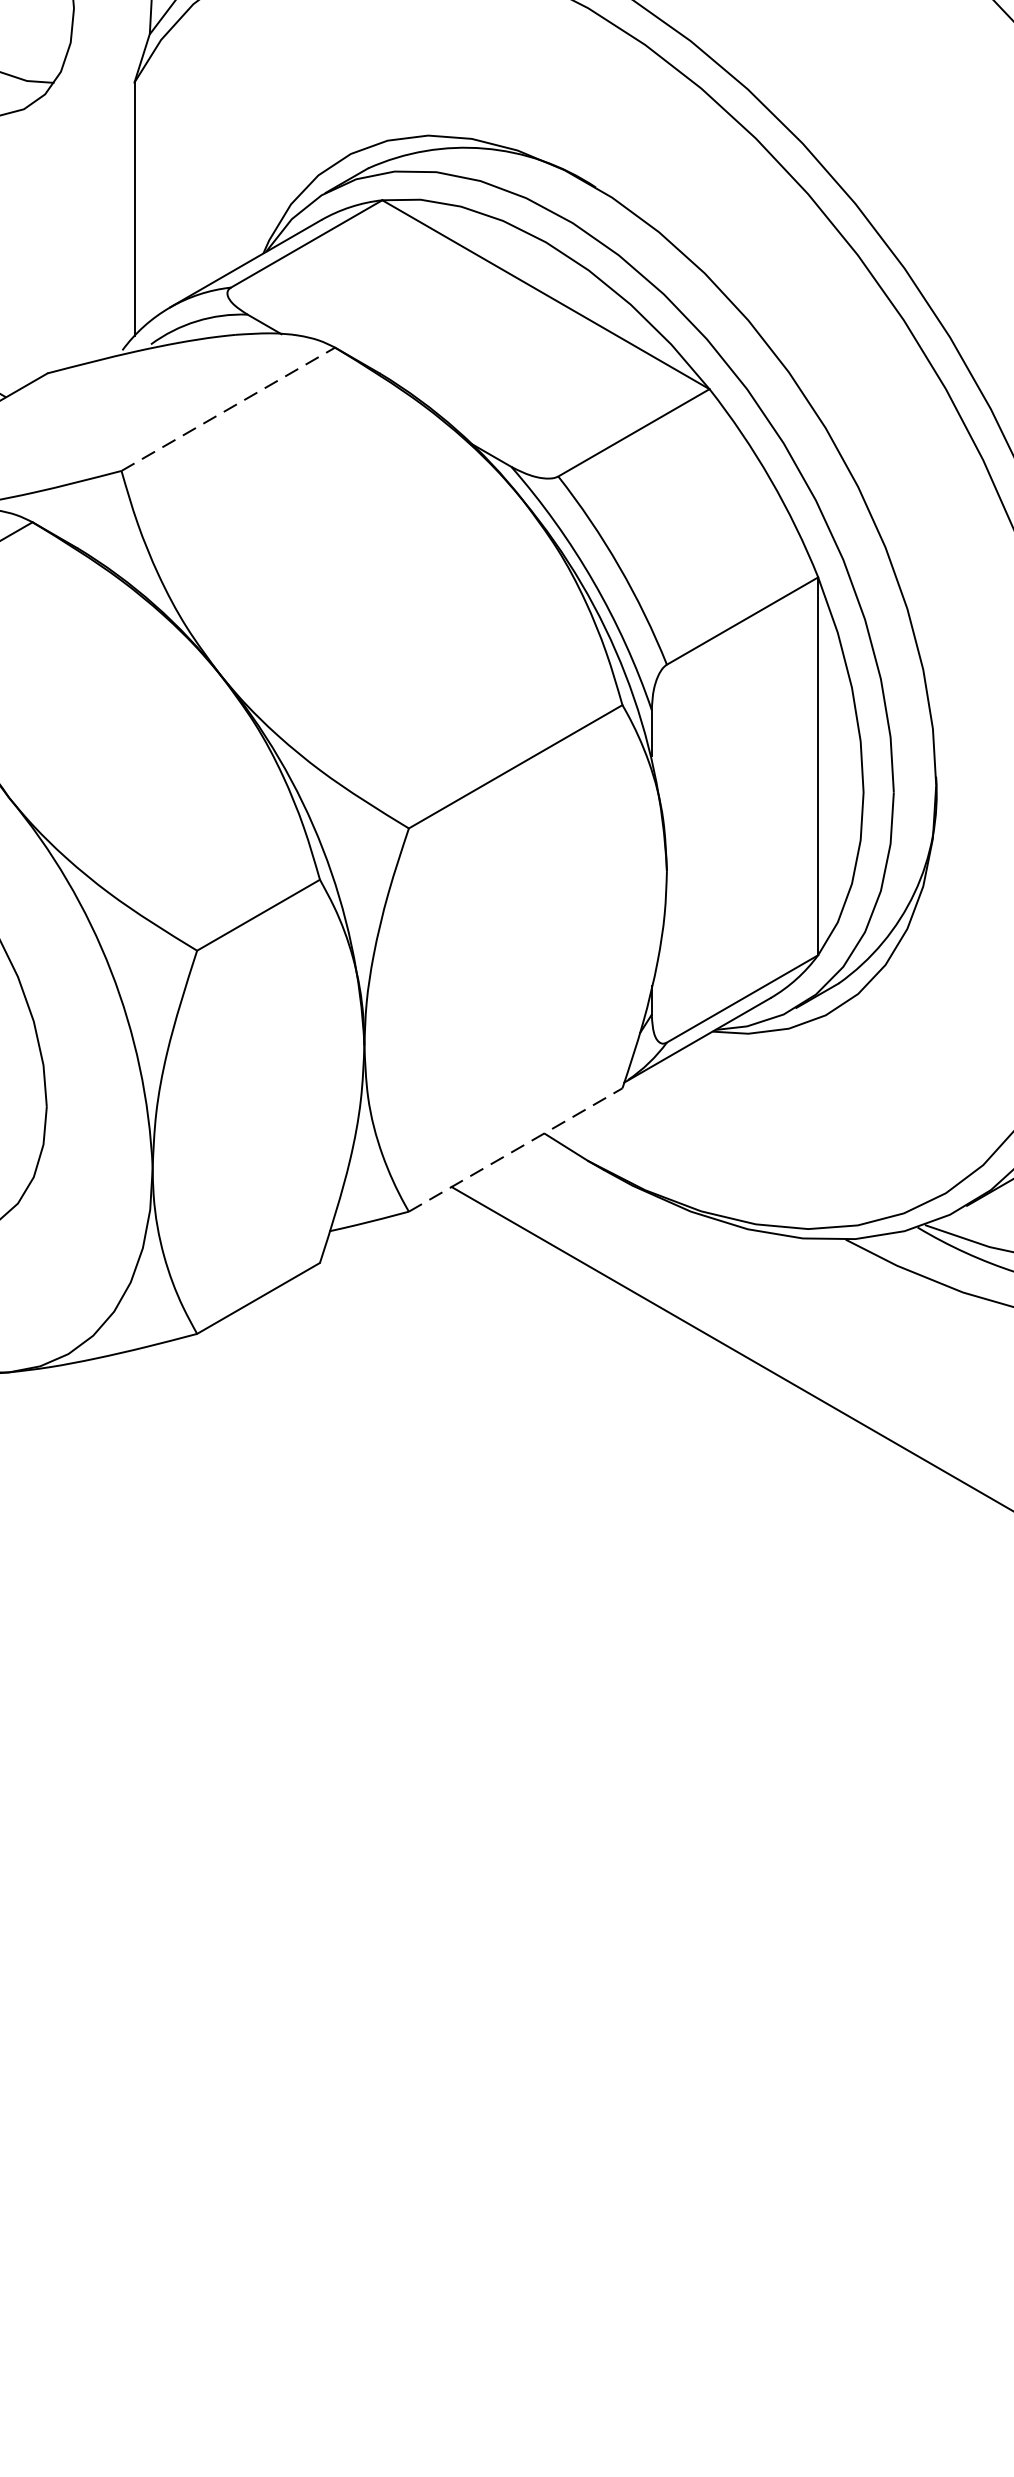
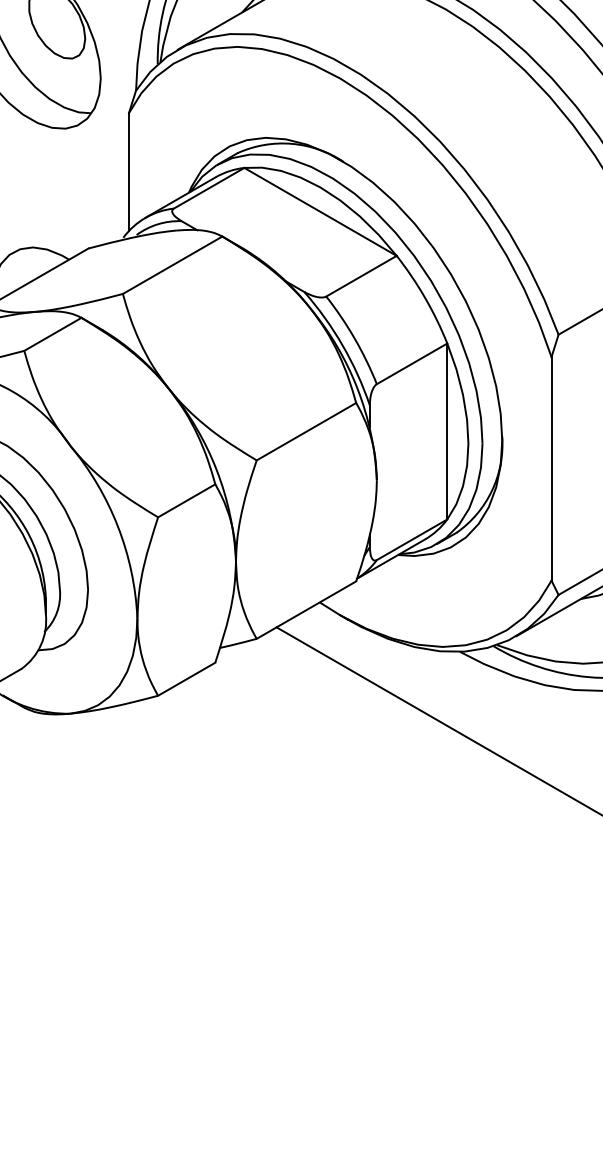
line: (230, 409) -> (173, 265), dashed -> solid
line: (515, 1148) -> (306, 609), dashed -> solid

